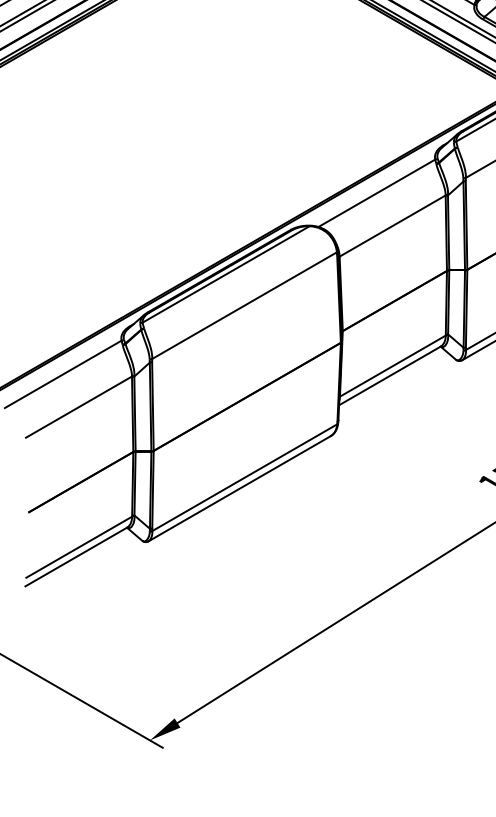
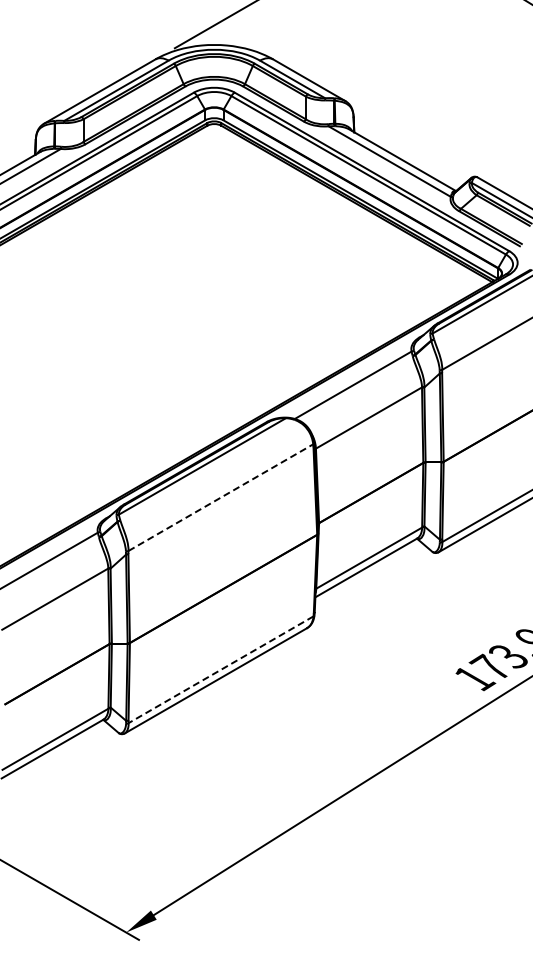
line: (244, 305) -> (220, 497), solid -> dashed
line: (245, 477) -> (221, 669), solid -> dashed

